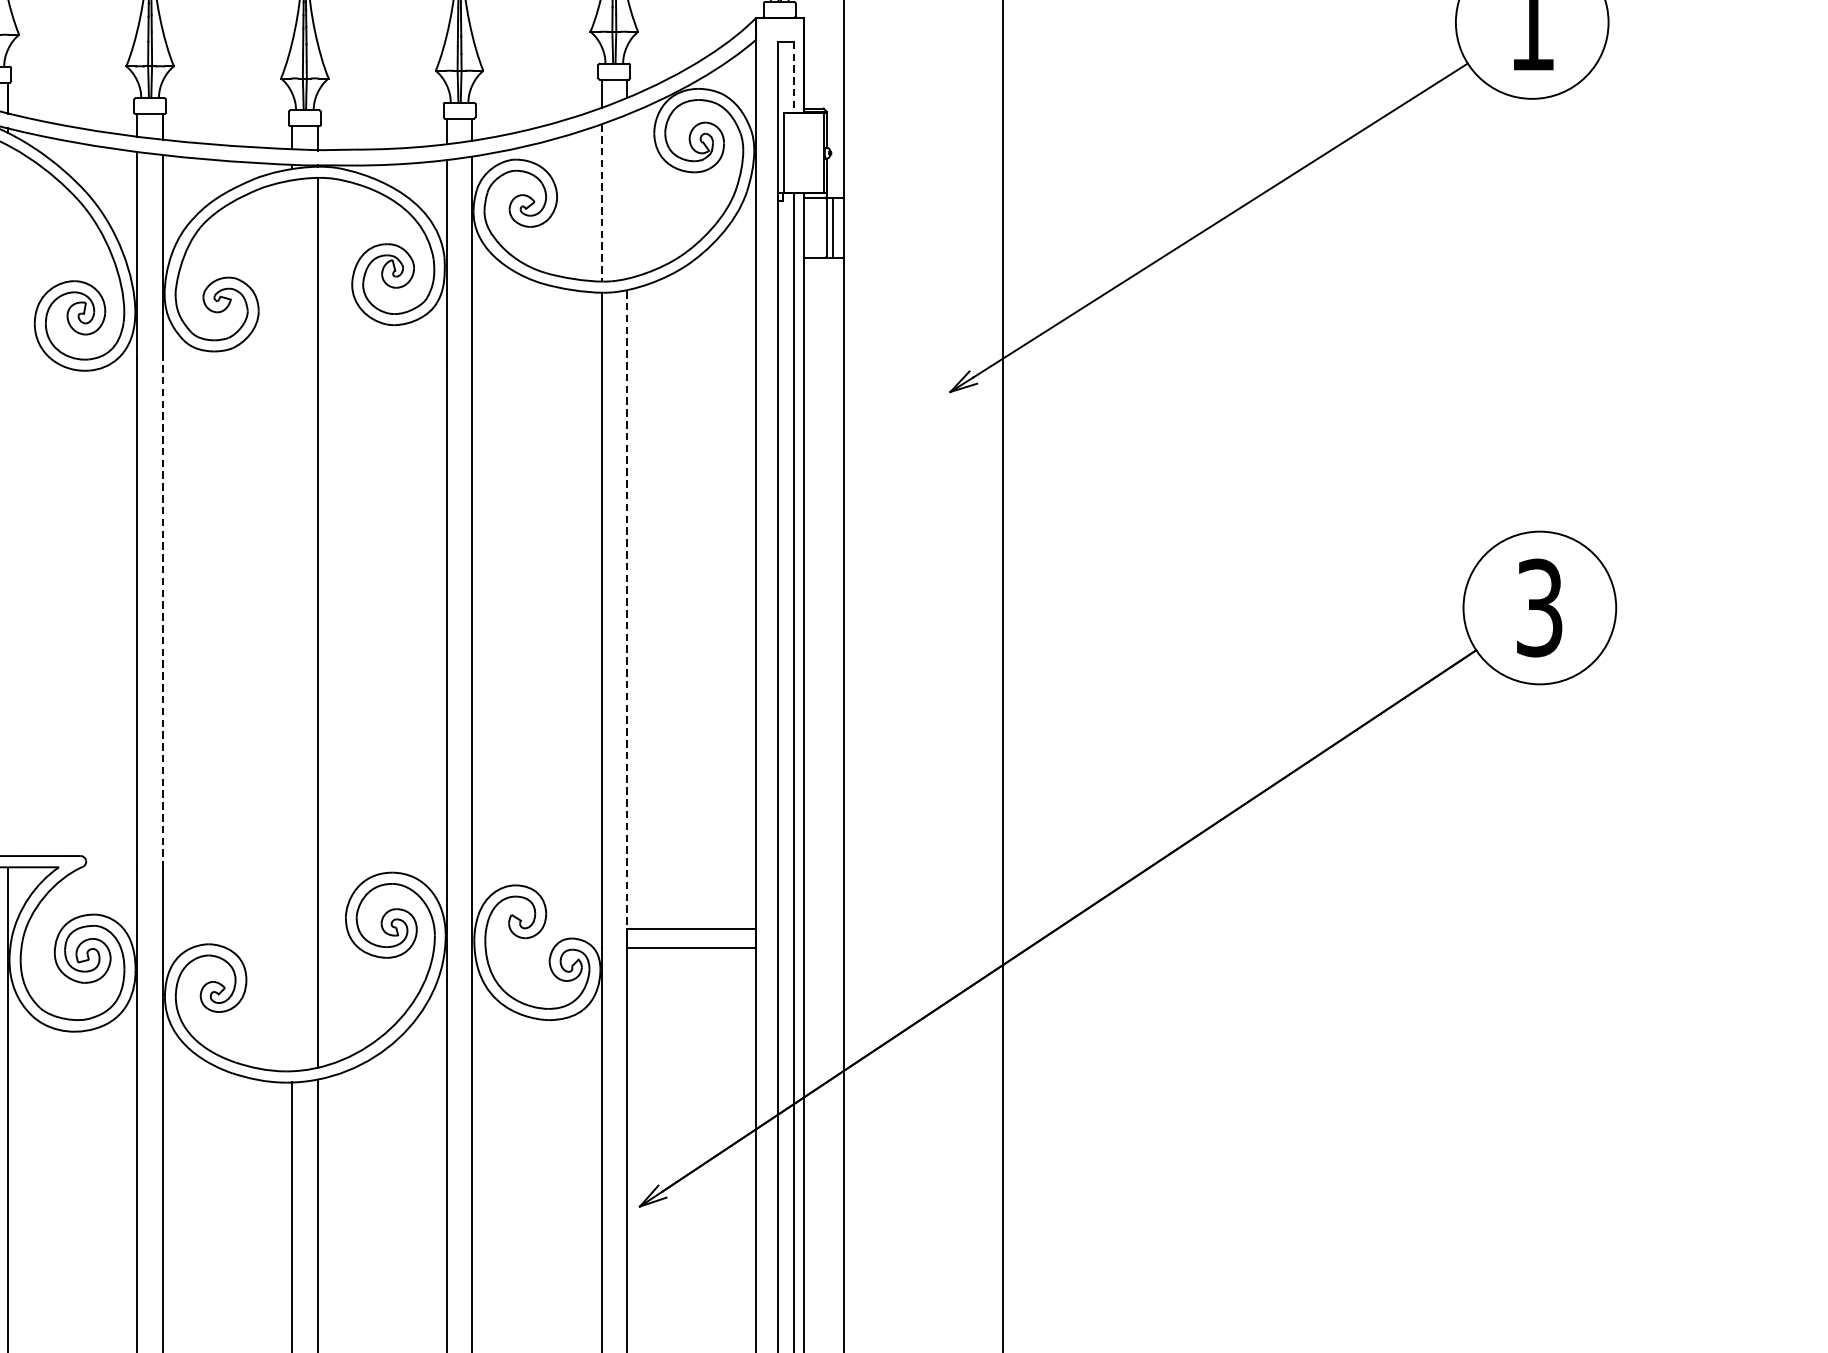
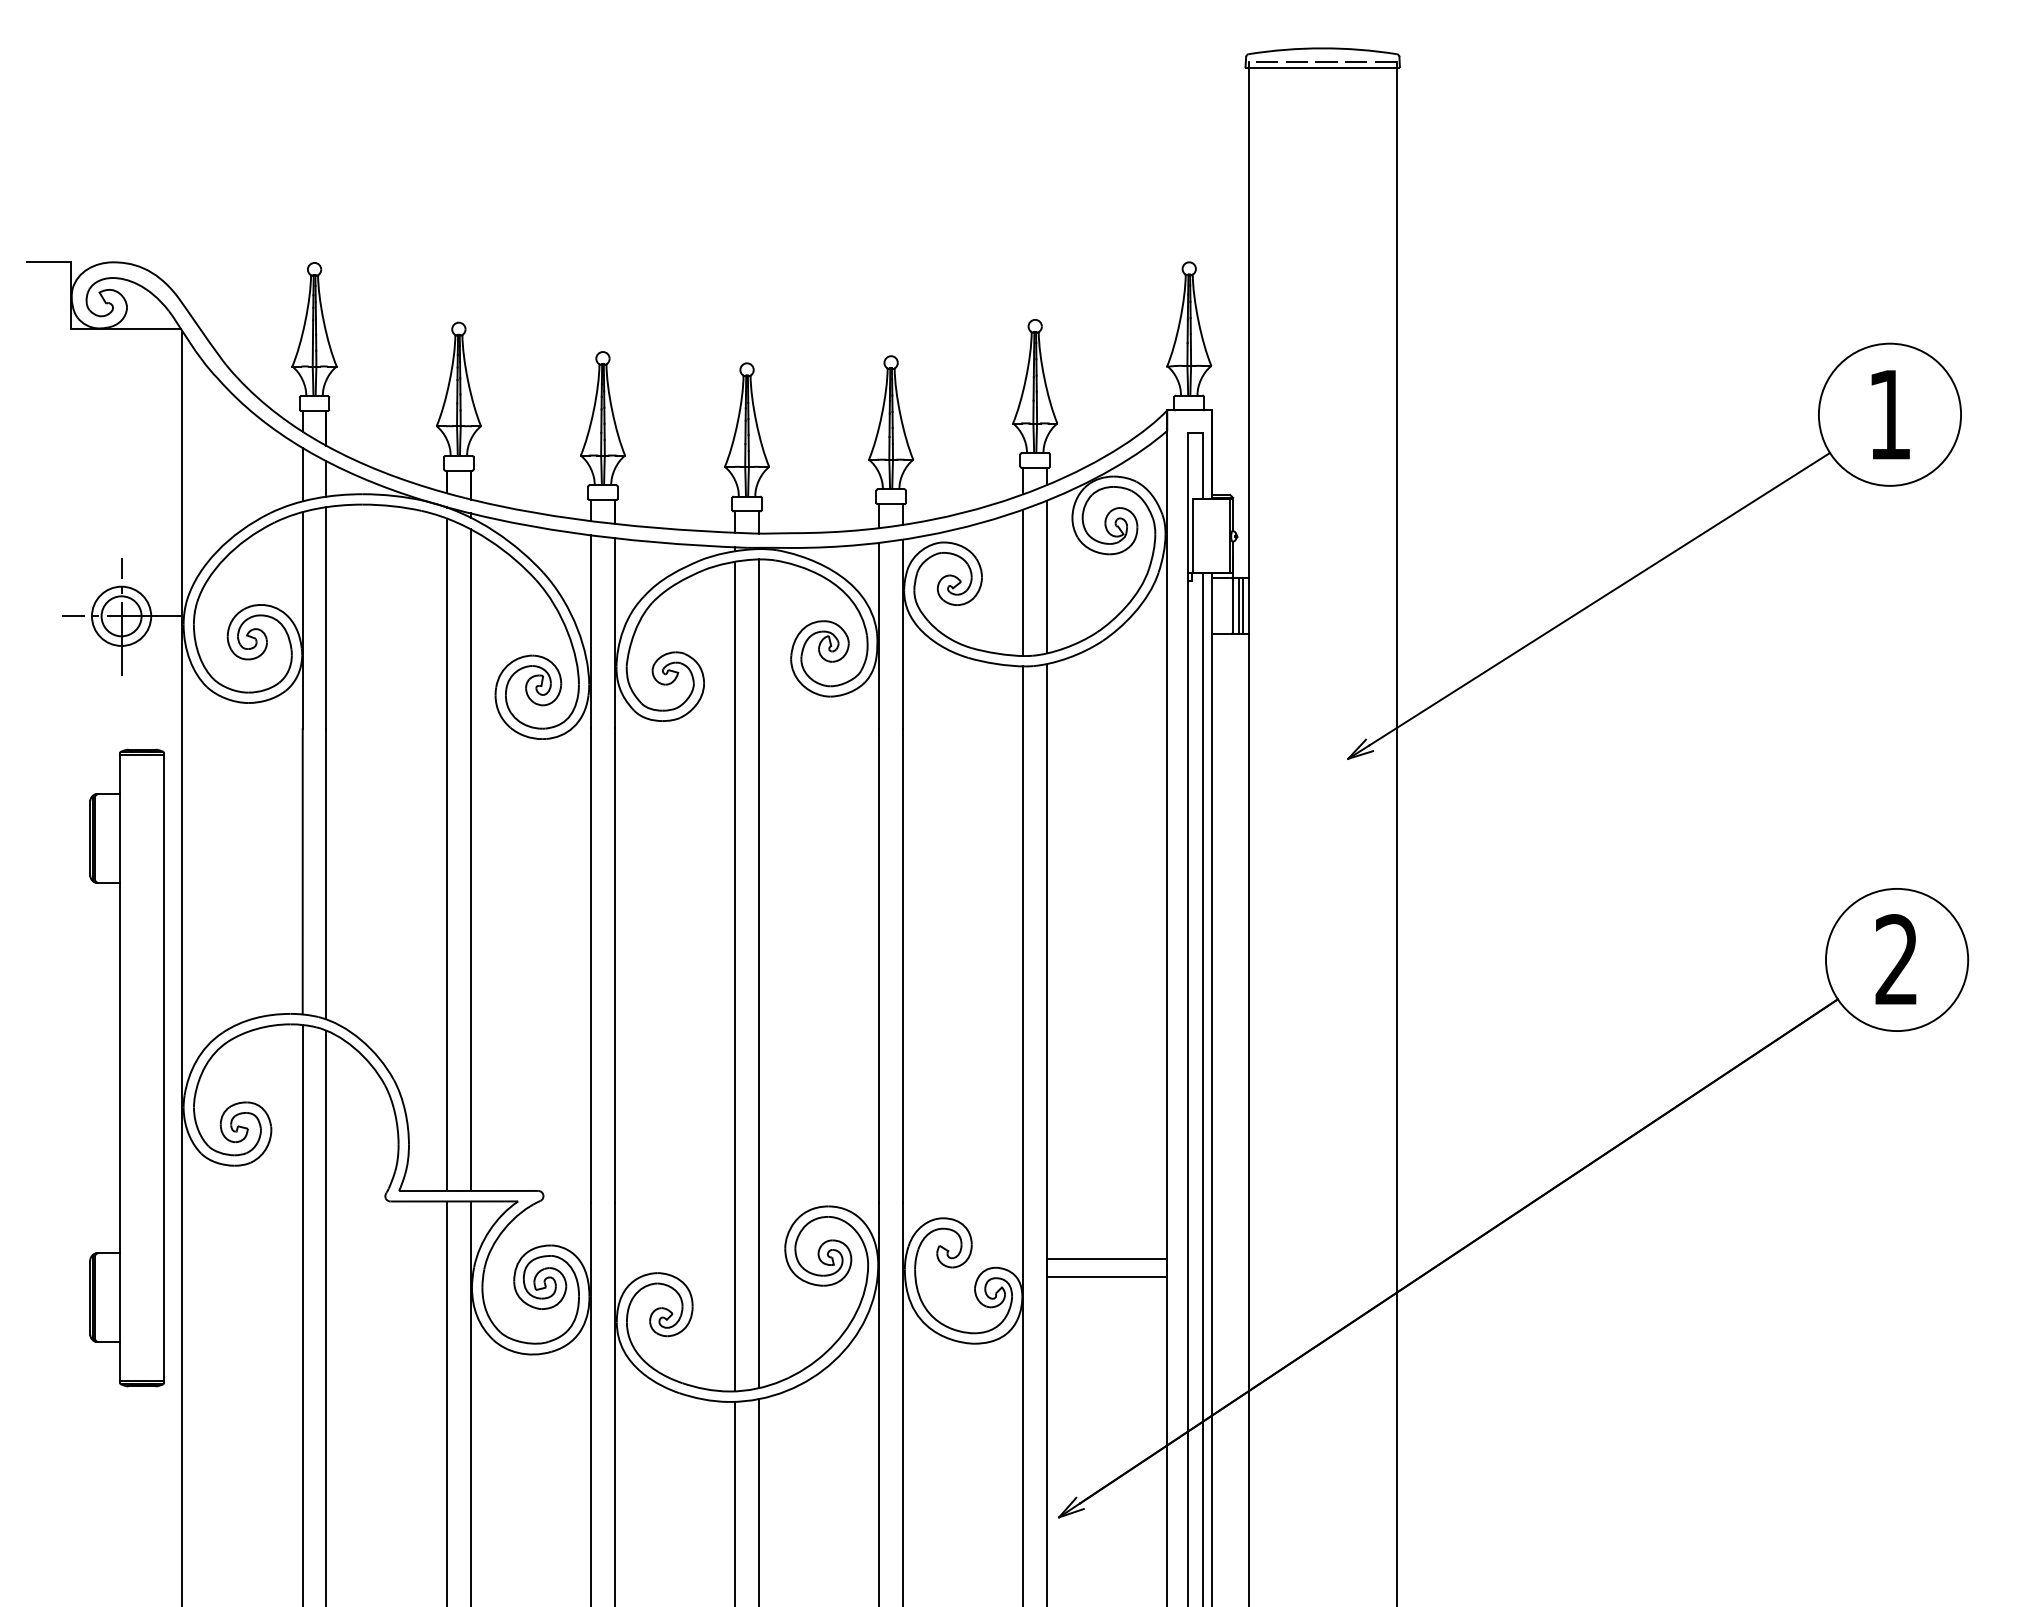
line: (793, 78) -> (1202, 466), dashed -> solid
line: (627, 196) -> (1047, 576), added
line: (601, 203) -> (1023, 583), dashed -> solid
line: (836, 227) -> (1242, 605), added
line: (7, 500) -> (470, 859), added
text: (1539, 608) -> (1896, 960), 3 -> 2
line: (162, 613) -> (614, 965), dashed -> solid
line: (627, 618) -> (1047, 969), dashed -> solid
line: (292, 625) -> (735, 976), added

